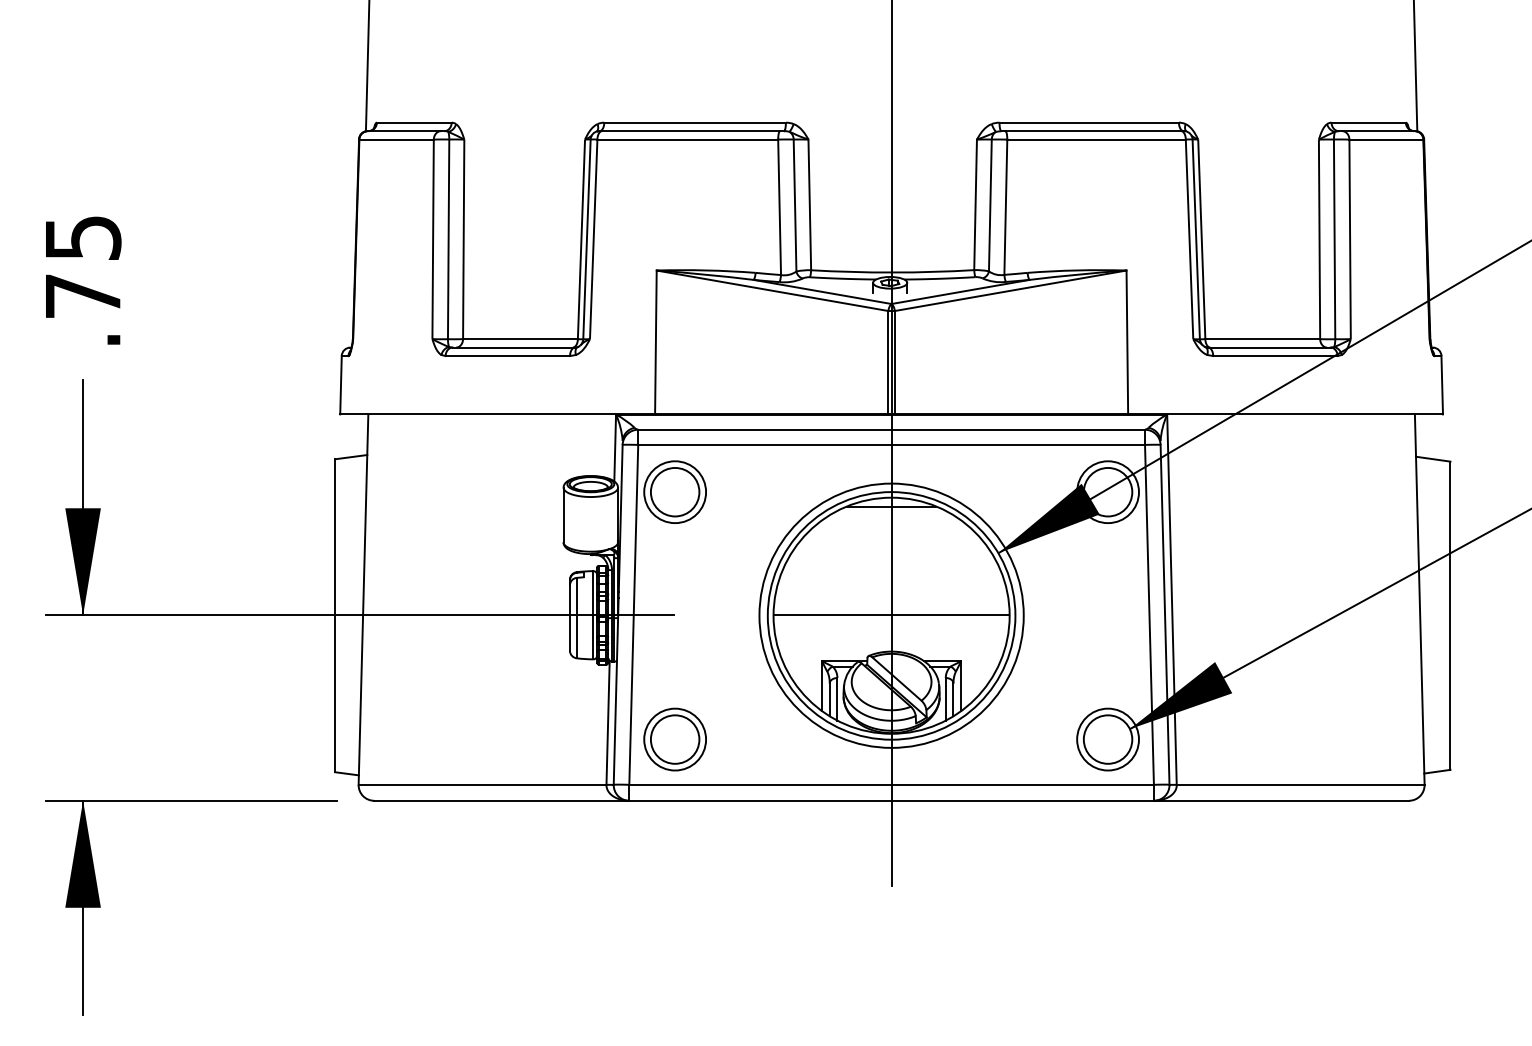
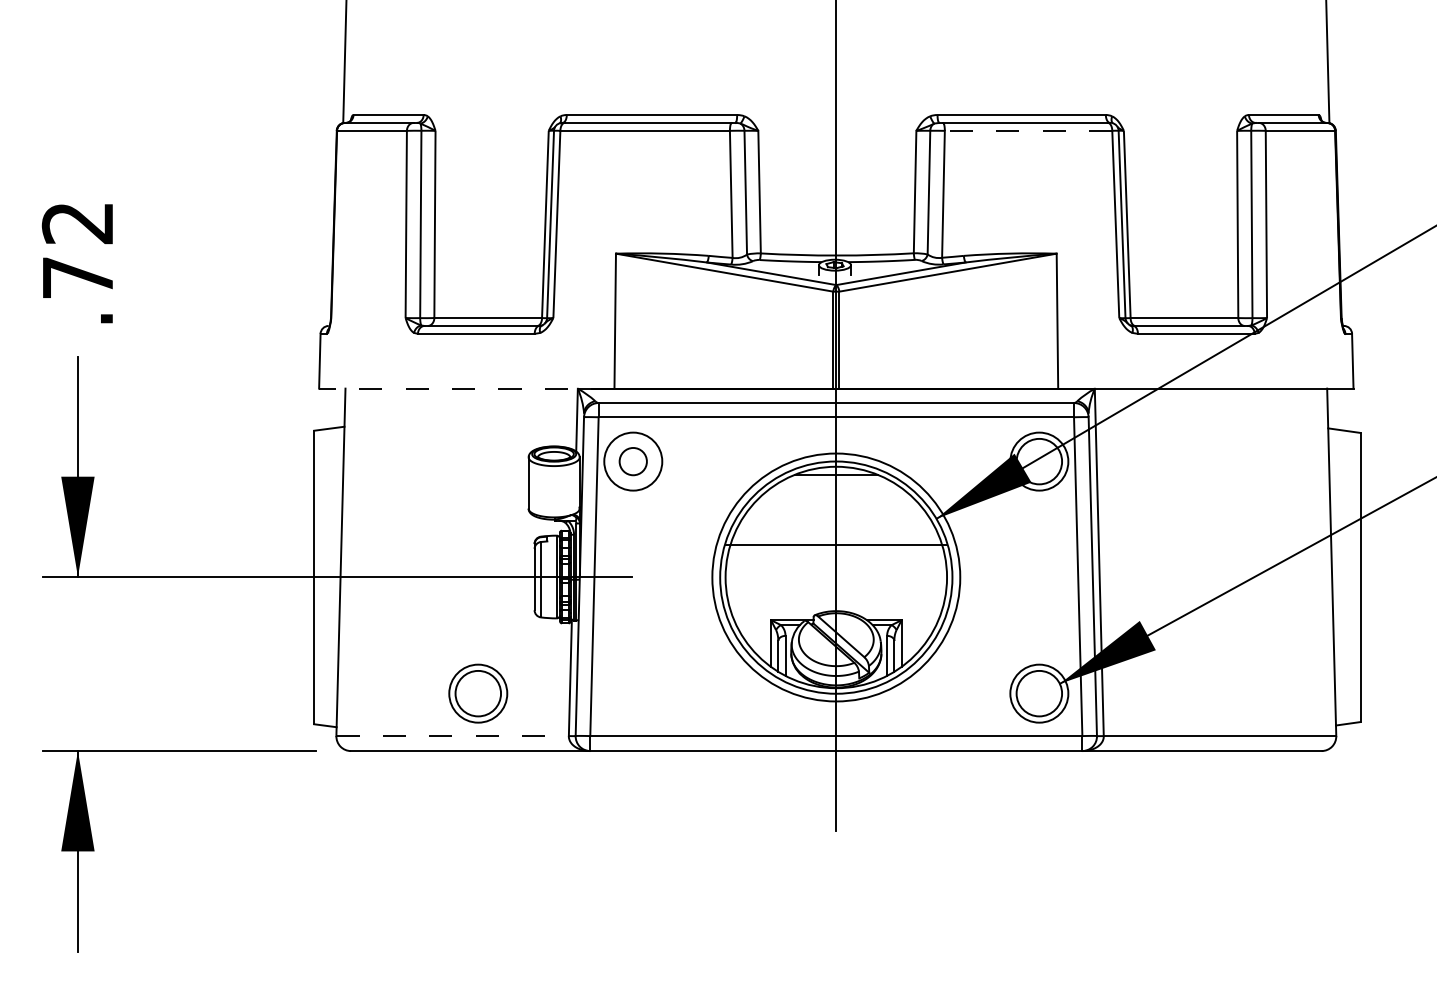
line: (1096, 139) -> (1028, 130), solid -> dashed
text: (82, 238) -> (77, 223), .75 -> .72
line: (497, 414) -> (466, 388), solid -> dashed
circle: (675, 492) -> (633, 461), size x0.6
line: (890, 615) -> (835, 545), moved
part: (675, 739) -> (478, 693), moved
line: (483, 785) -> (453, 736), solid -> dashed

